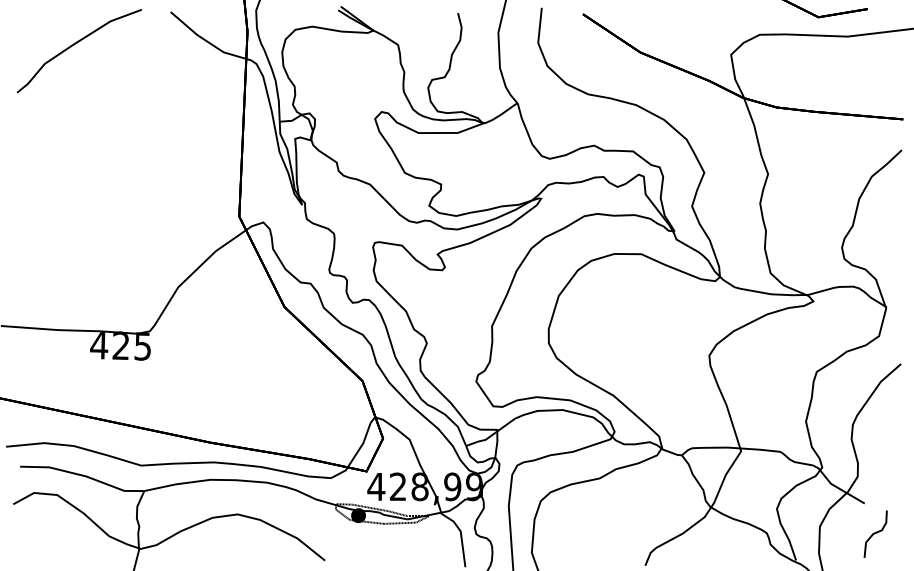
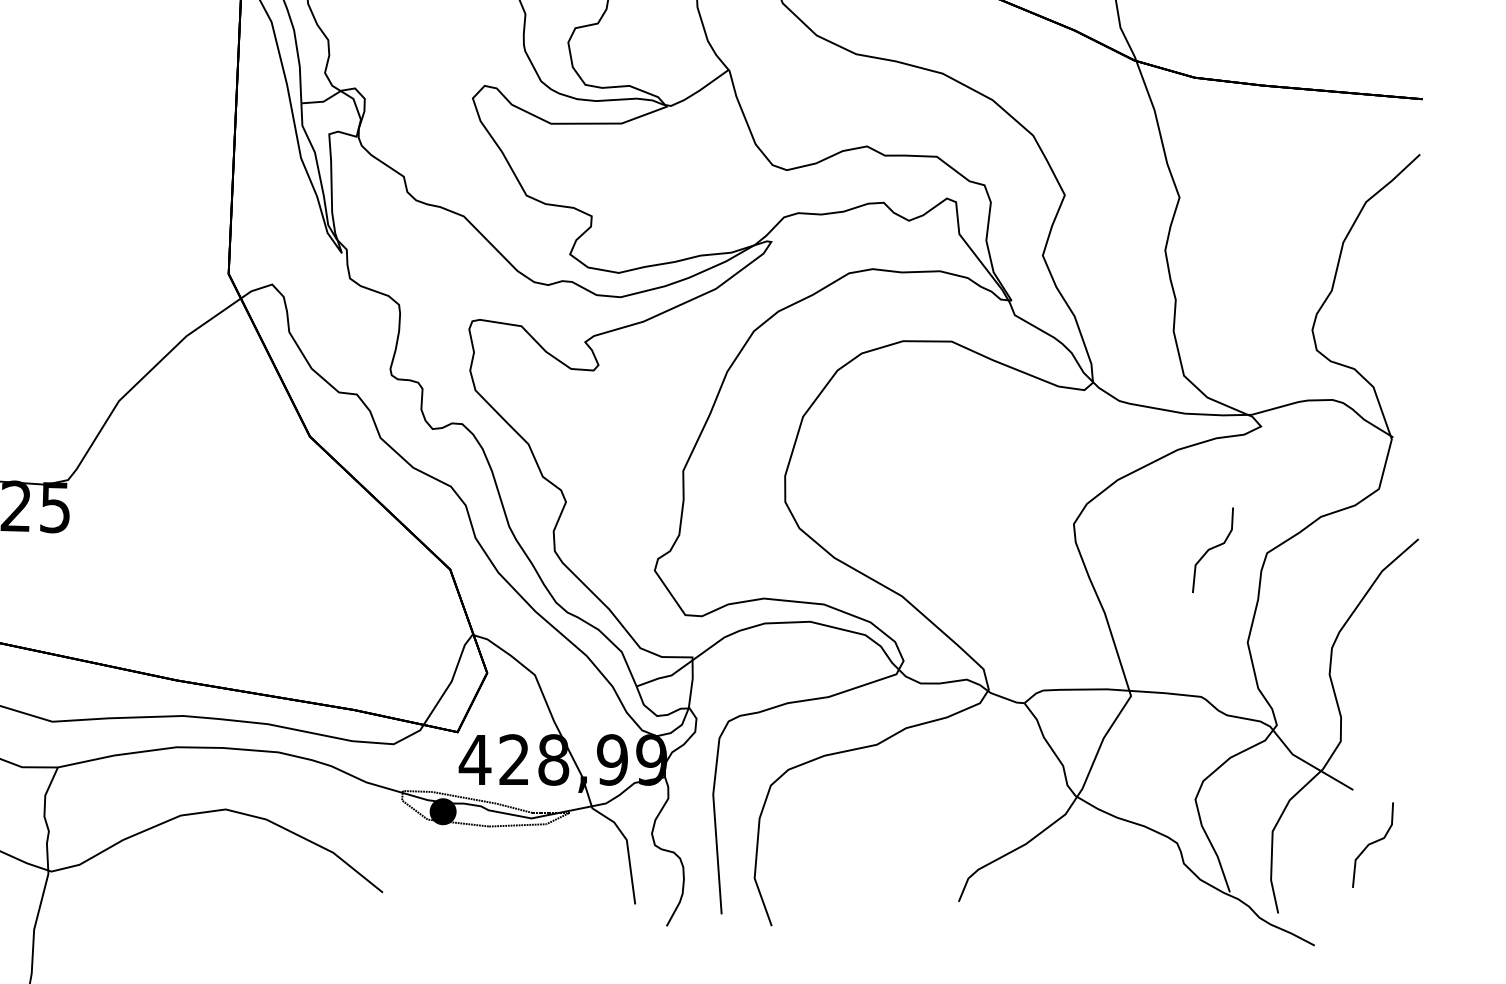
curve: (786, 369) -> (1212, 548), added

